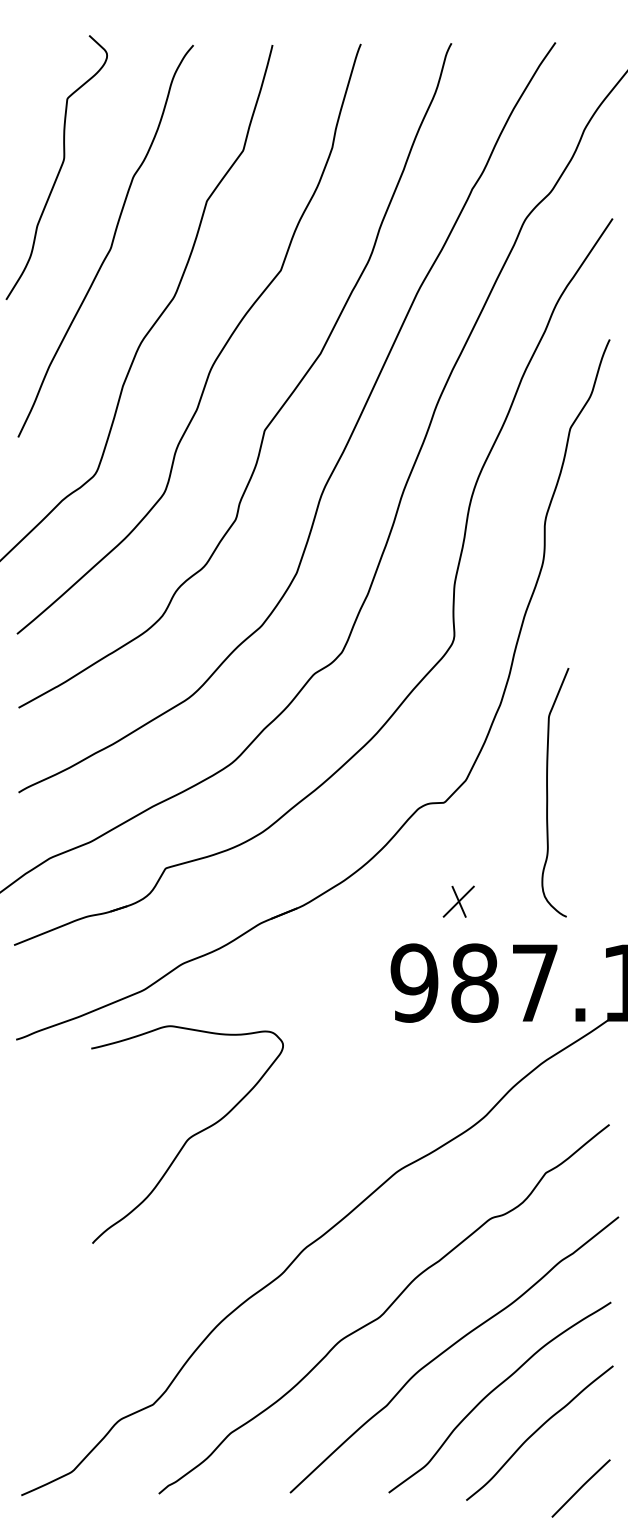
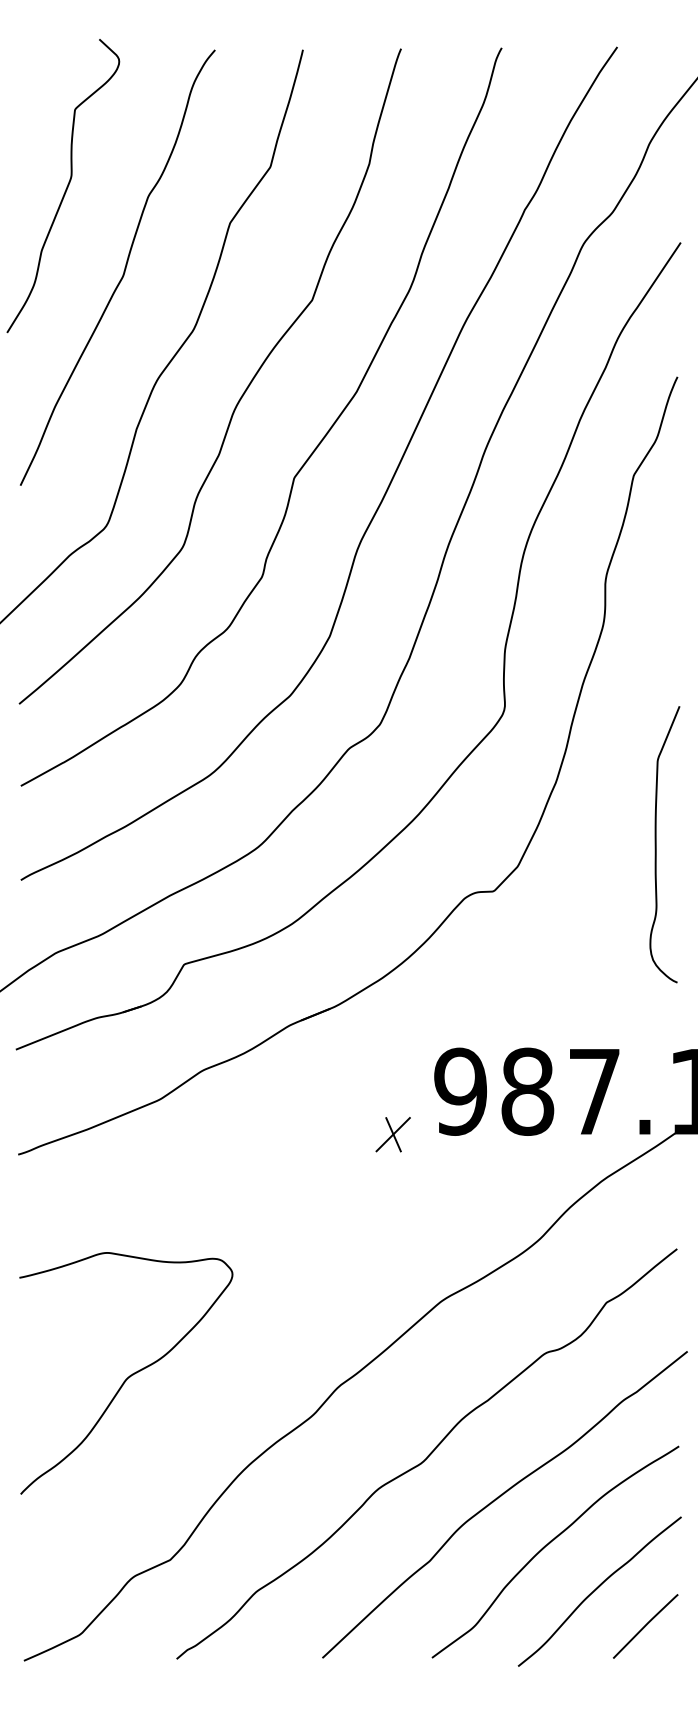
curve: (548, 793) -> (657, 845), moved
part: (458, 901) -> (392, 1134), moved
curve: (190, 1136) -> (129, 1375), moved
line: (580, 1488) -> (645, 1626), moved

